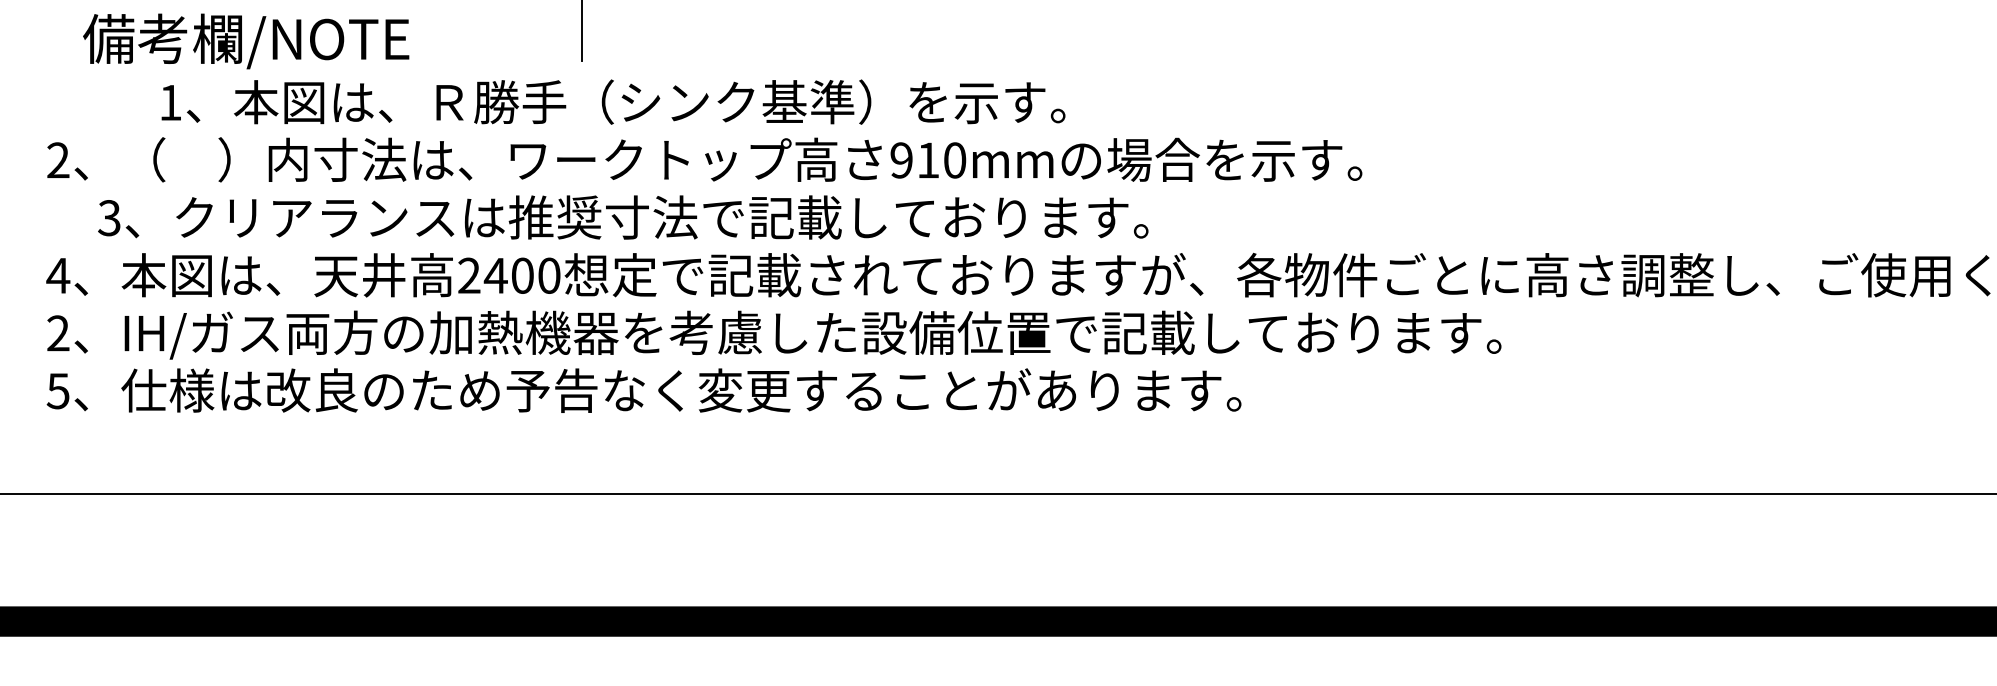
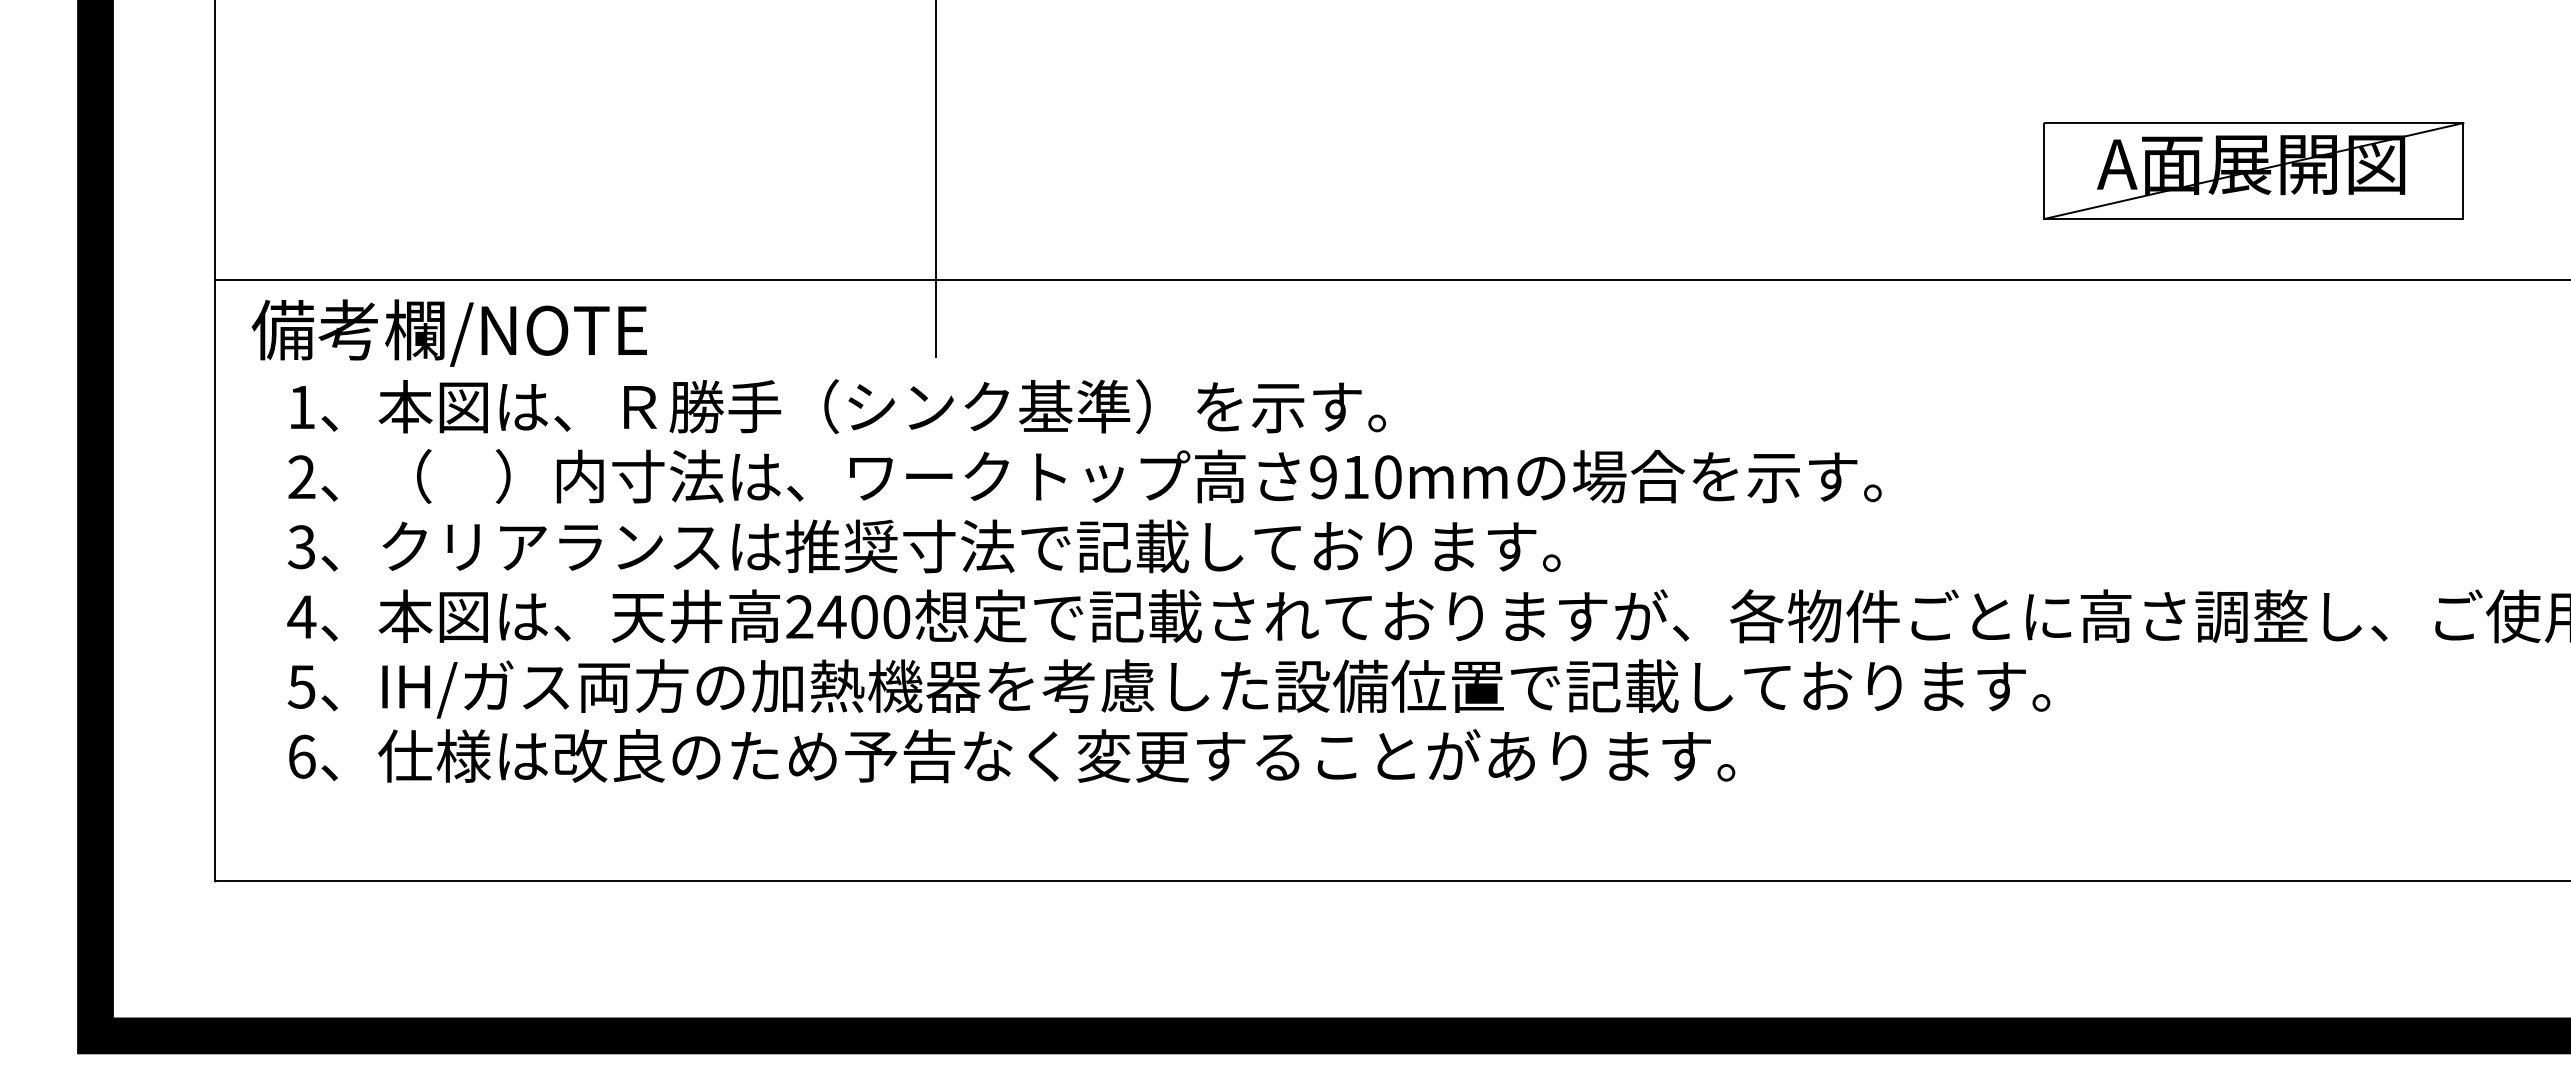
text: (245, 40) -> (448, 332), moved
text: (613, 102) -> (838, 406), moved
text: (623, 217) -> (924, 546), moved
text: (58, 333) -> (301, 686), 2 -> 5
text: (58, 390) -> (301, 756), 5 -> 6

